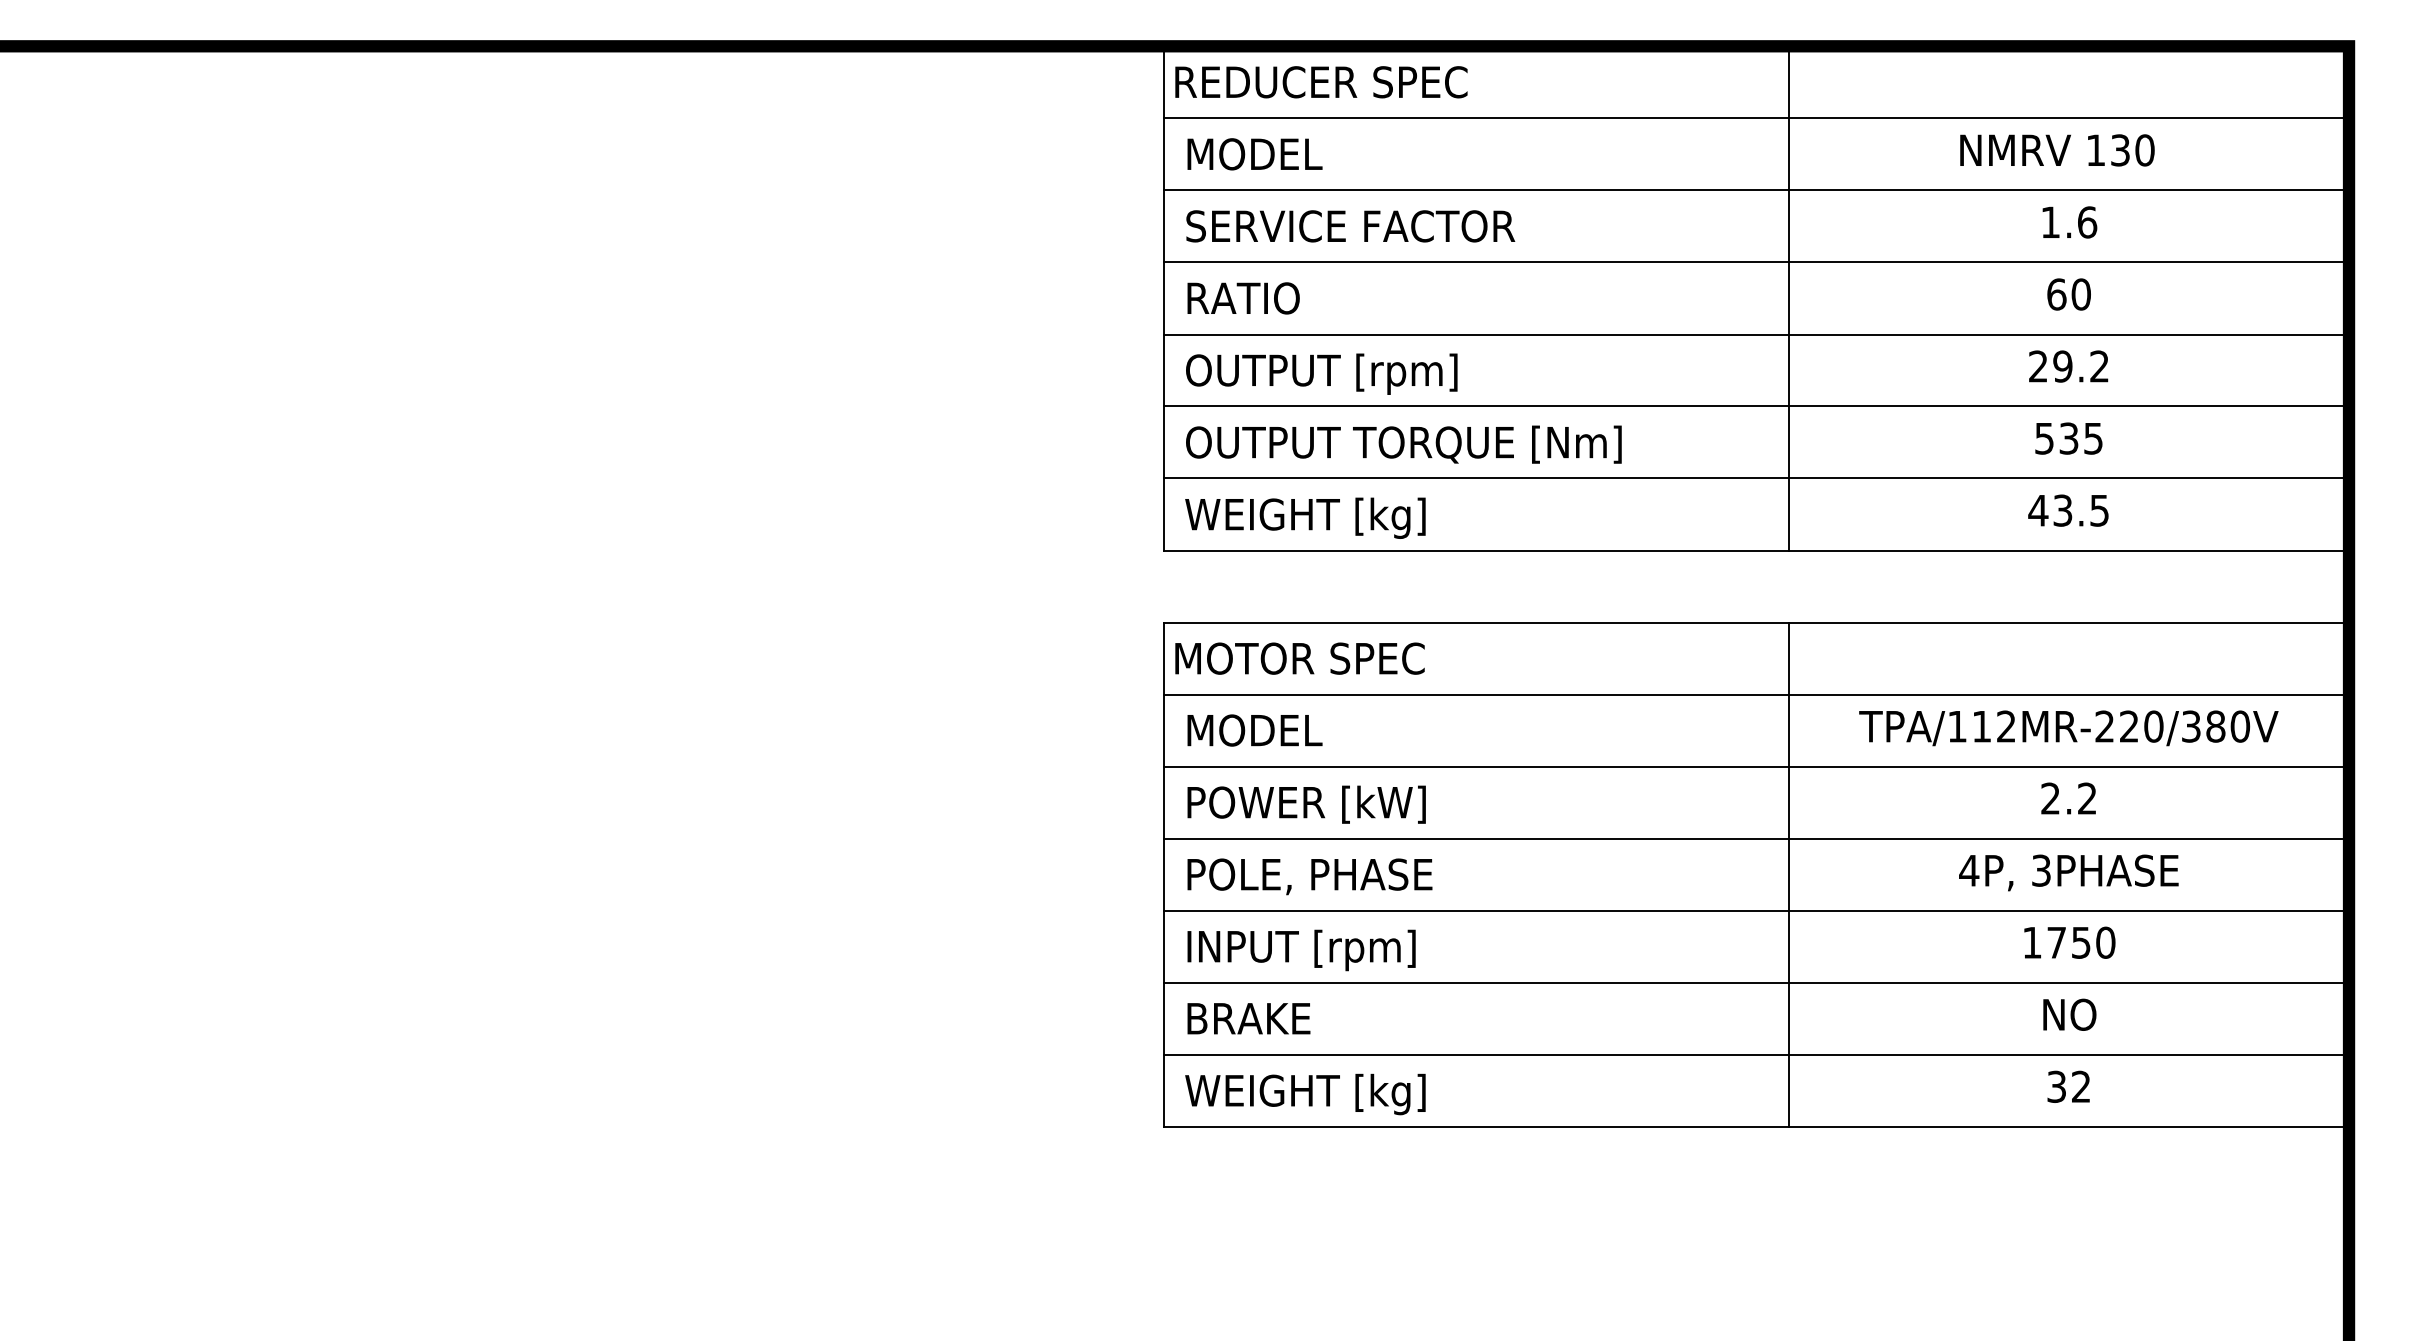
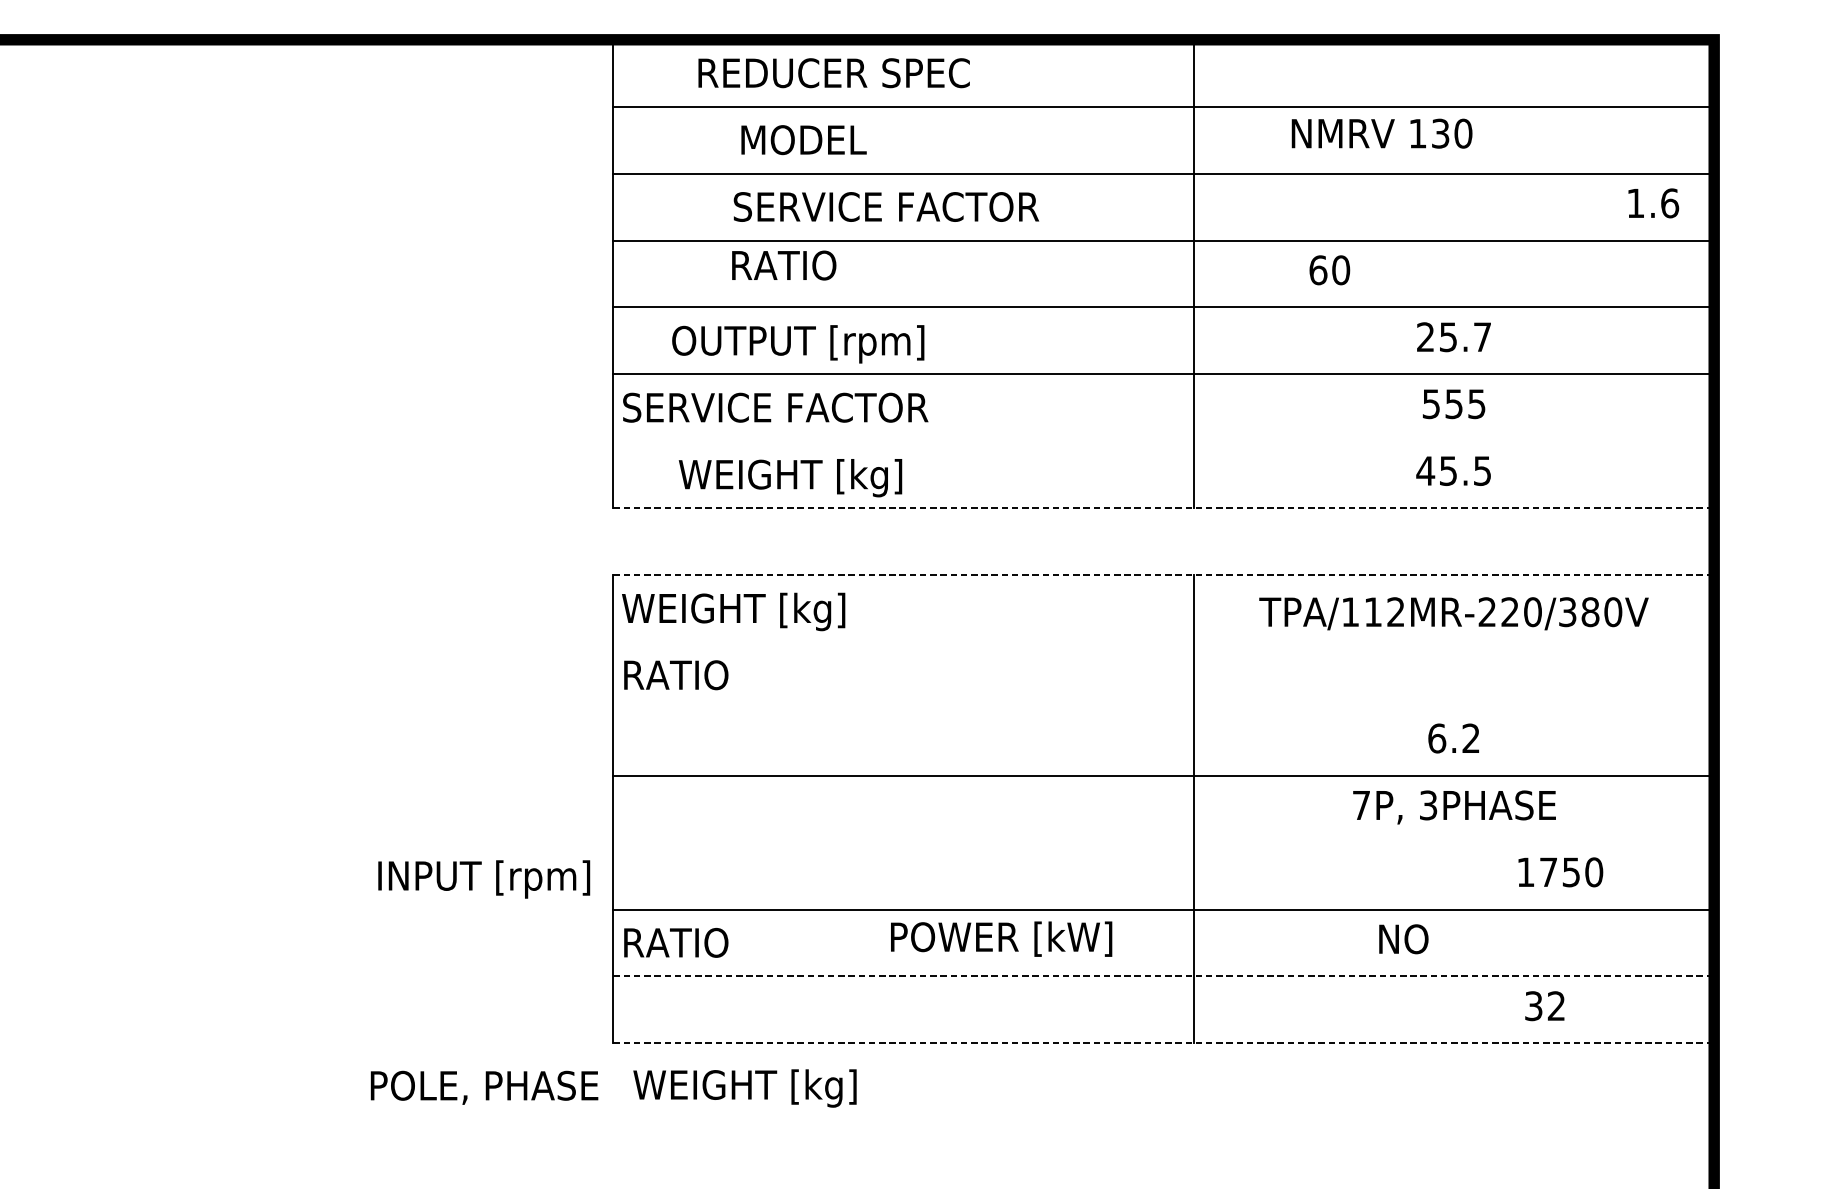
text: (1321, 82) -> (834, 73), moved
text: (2057, 150) -> (1382, 133), moved
text: (1254, 154) -> (803, 140), moved
text: (2069, 222) -> (1653, 203), moved
text: (1350, 226) -> (886, 207), moved
text: (2068, 294) -> (1329, 270), moved
text: (1243, 298) -> (784, 265), moved
text: (2080, 366) -> (1464, 337), 29.2 -> 25.7
text: (1321, 373) -> (798, 343), moved
text: (2069, 438) -> (1454, 404), 535 -> 555
text: (1397, 444) -> (830, 409), OUTPUT TORQUE [Nm] -> SERVICE FACTOR
line: (1755, 478) -> (1162, 441), removed
text: (2063, 510) -> (1449, 470), 43.5 -> 45.5
text: (1305, 517) -> (790, 477), moved
line: (1756, 550) -> (1163, 508), solid -> dashed
line: (1756, 622) -> (1163, 574), solid -> dashed
text: (1298, 662) -> (738, 612), MOTOR SPEC -> WEIGHT [kg]
line: (1755, 694) -> (1162, 641), removed
text: (2068, 728) -> (1453, 613), moved
text: (1248, 730) -> (692, 675), MODEL -> RATIO
line: (1755, 766) -> (1162, 708), removed
text: (2050, 798) -> (1436, 738), 2.2 -> 6.2
text: (1306, 804) -> (1001, 938), moved
text: (1969, 870) -> (1361, 805), 4P, -> 7P,
text: (1309, 876) -> (484, 1087), moved
line: (1755, 910) -> (1162, 842), removed
text: (2069, 942) -> (1560, 872), moved
text: (1301, 950) -> (484, 879), moved
text: (2069, 1014) -> (1403, 938), moved
text: (1242, 1018) -> (686, 942), BRAKE -> RATIO
line: (1756, 1054) -> (1163, 976), solid -> dashed
text: (2068, 1086) -> (1544, 1005), moved
text: (1305, 1094) -> (745, 1088), moved
line: (1756, 1126) -> (1163, 1042), solid -> dashed

